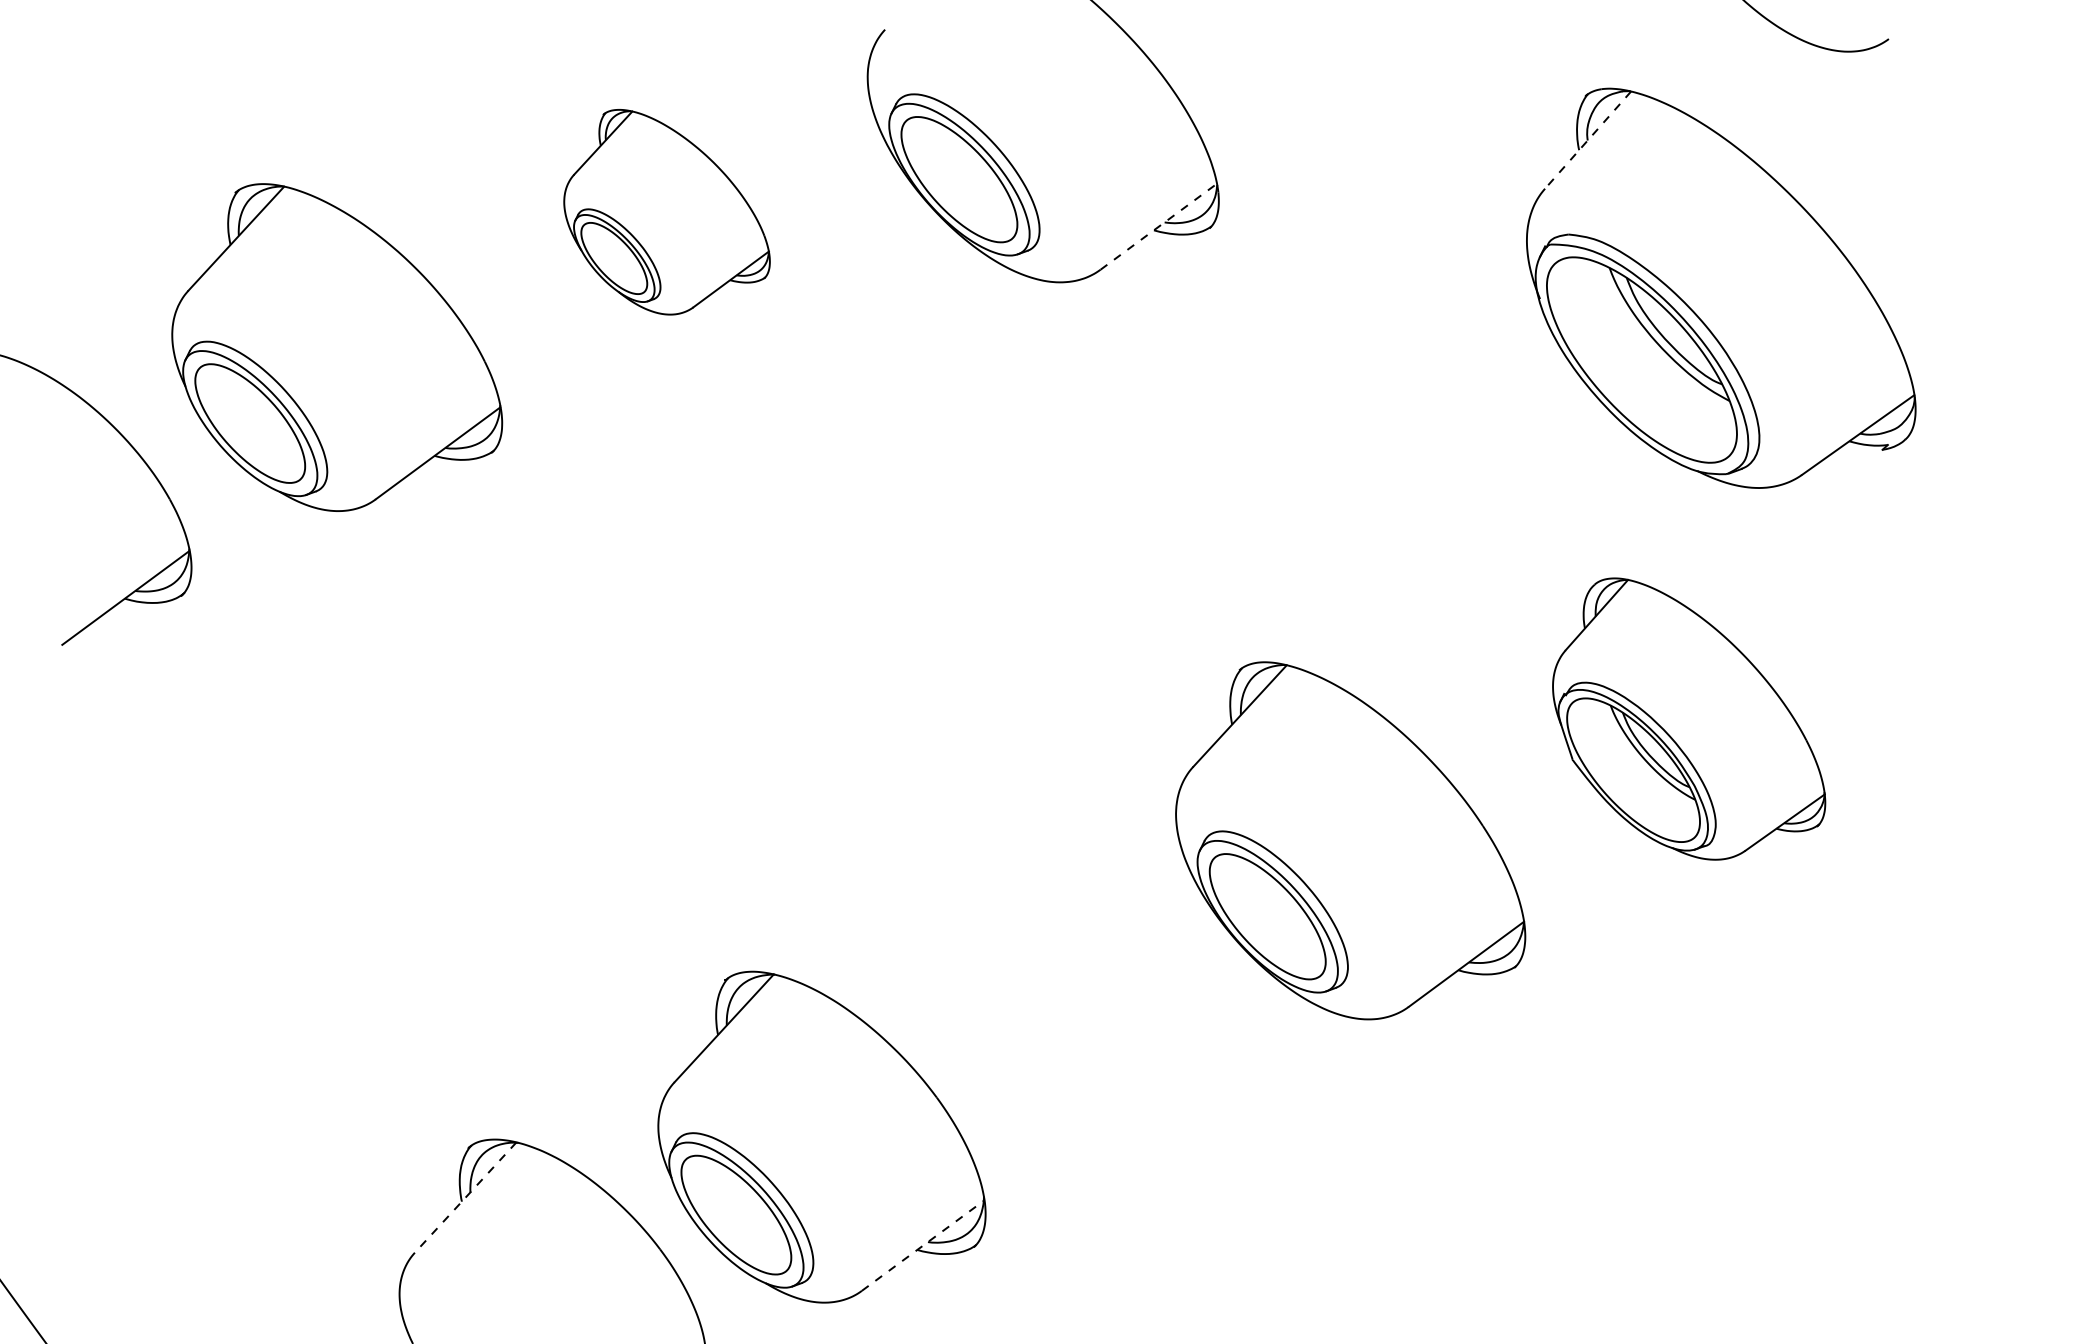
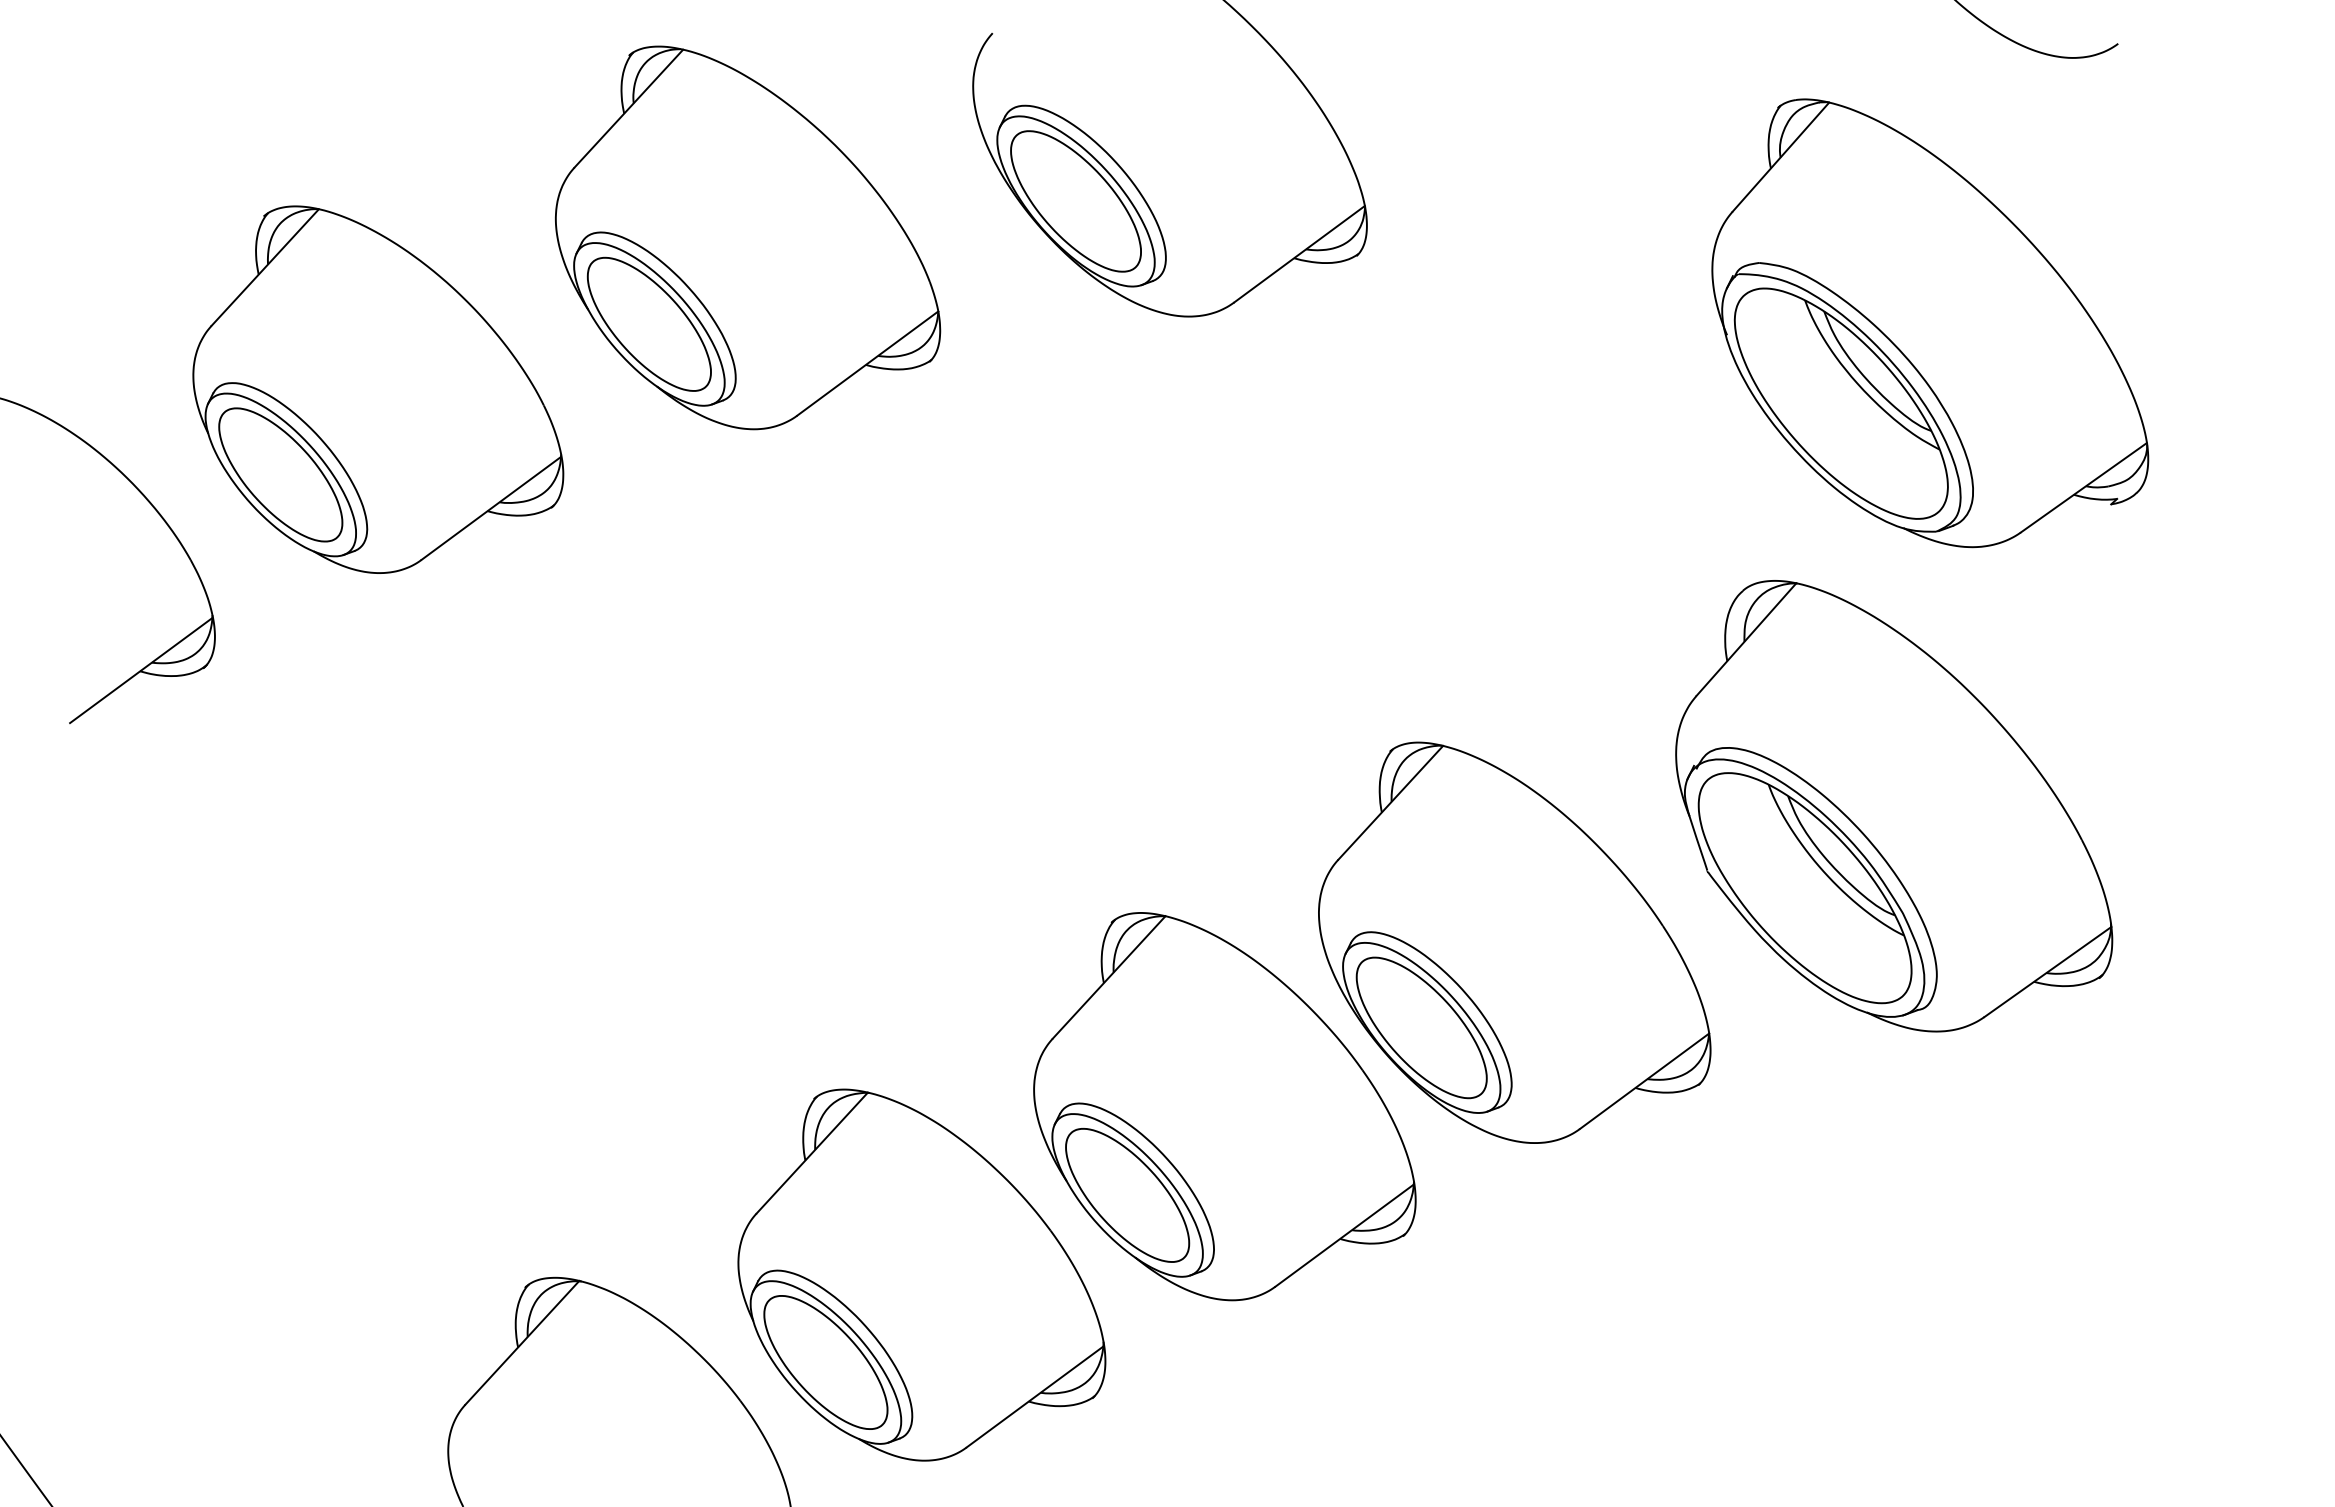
line: (1587, 140) -> (1780, 157), dashed -> solid
part: (667, 211) -> (748, 237), size x1.67
line: (1159, 226) -> (1300, 253), dashed -> solid
part: (1689, 719) -> (1894, 806), size x1.43
part: (1091, 986) -> (1224, 1106), added
line: (465, 1198) -> (522, 1343), dashed -> solid
line: (922, 1246) -> (1034, 1397), dashed -> solid

